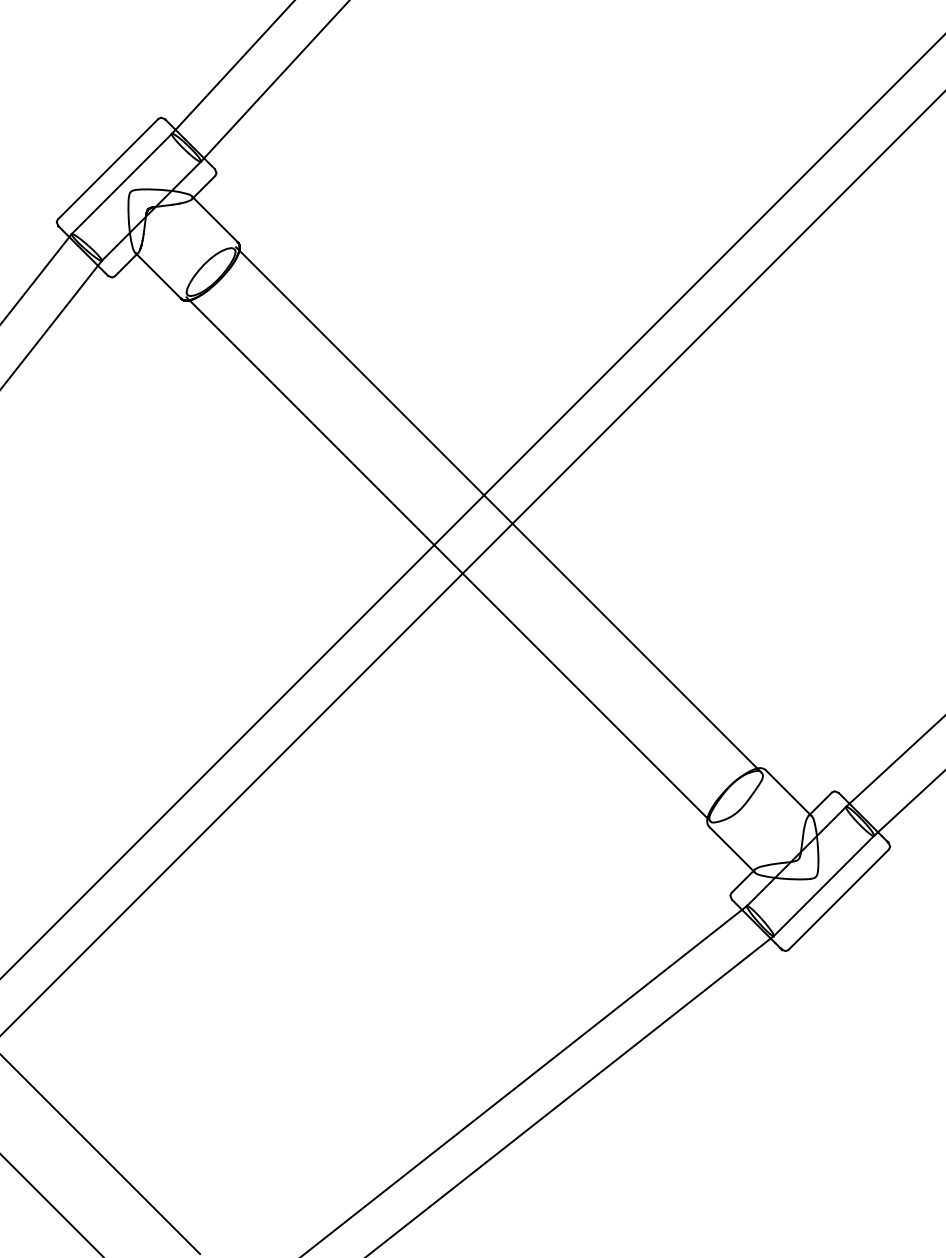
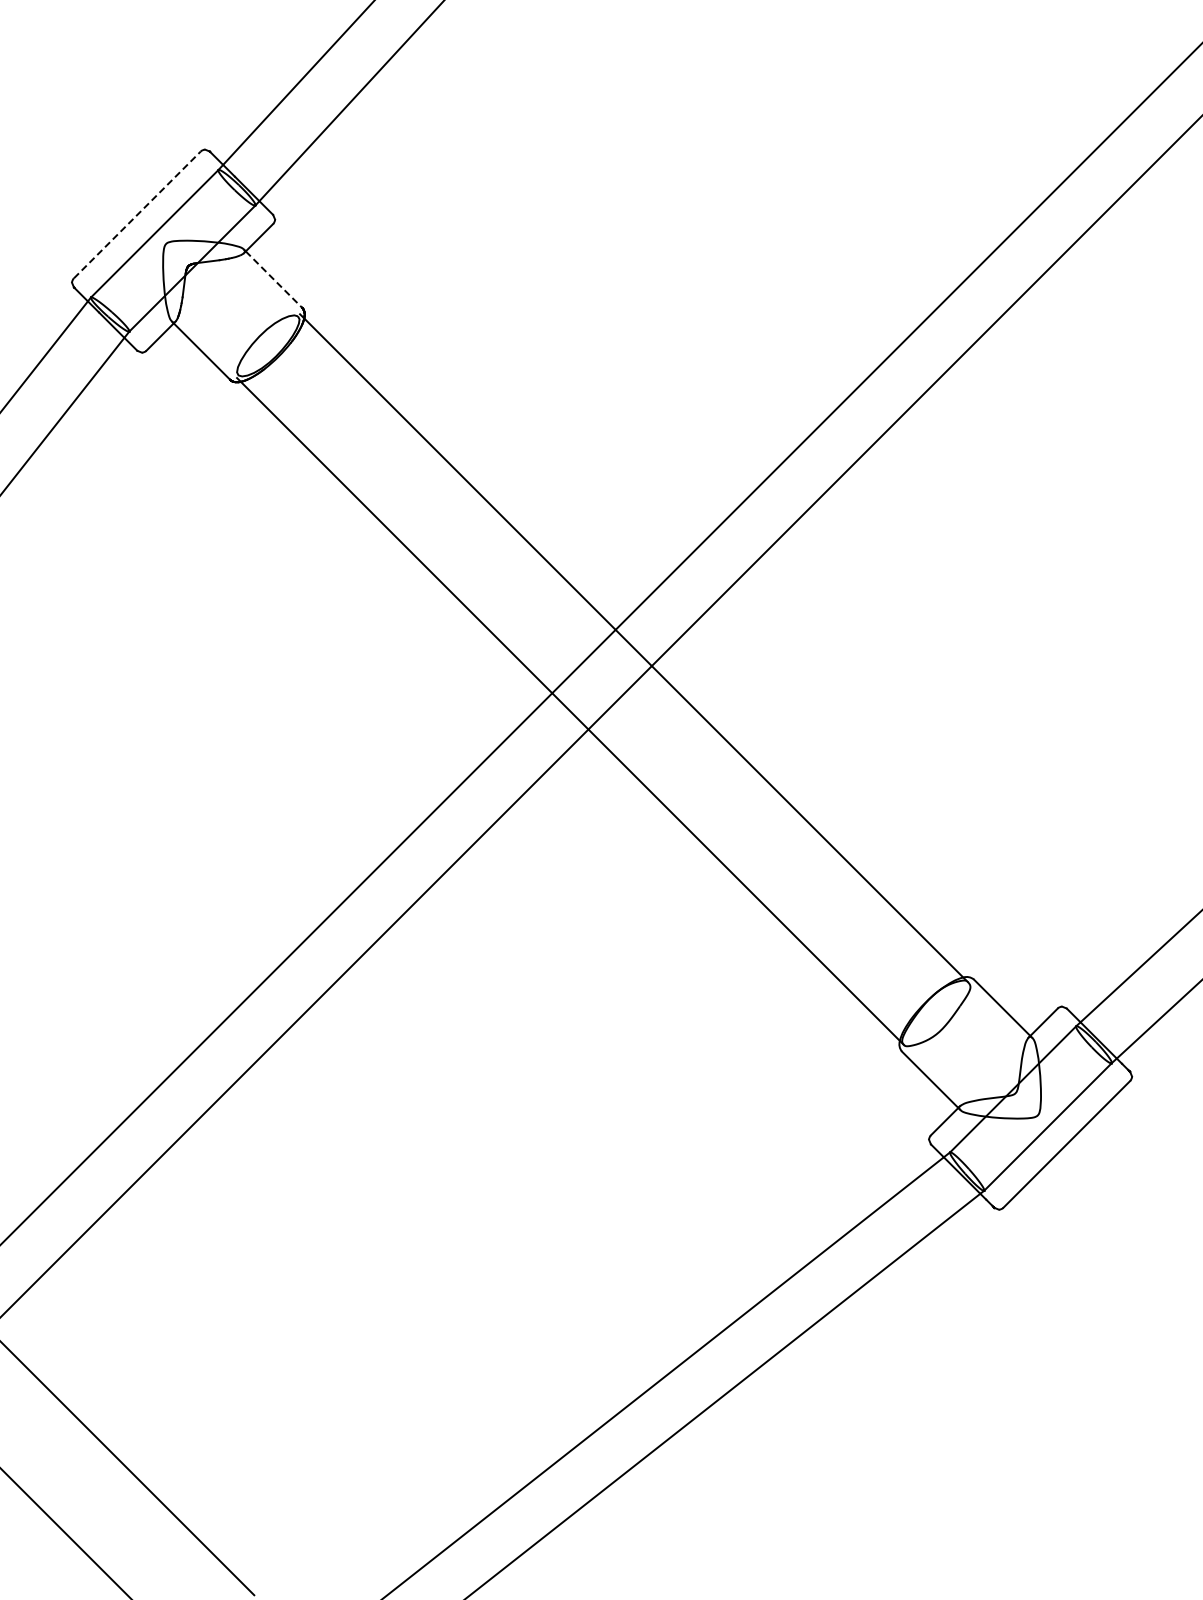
line: (108, 168) -> (137, 214), solid -> dashed
line: (215, 219) -> (273, 279), solid -> dashed

